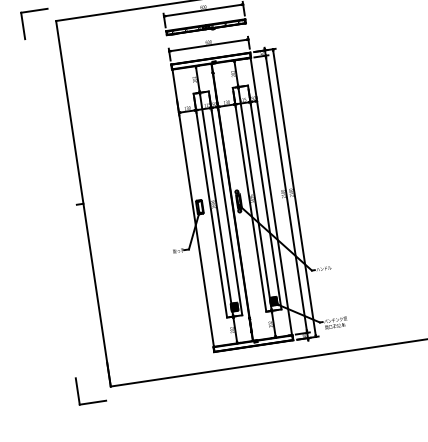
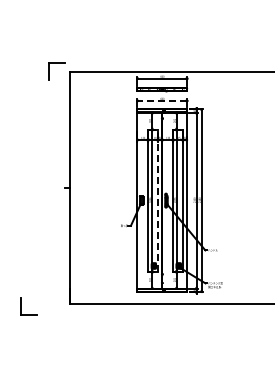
line: (207, 44) -> (161, 100), solid -> dashed
line: (224, 203) -> (157, 200), solid -> dashed
part: (79, 390) -> (21, 306), moved

